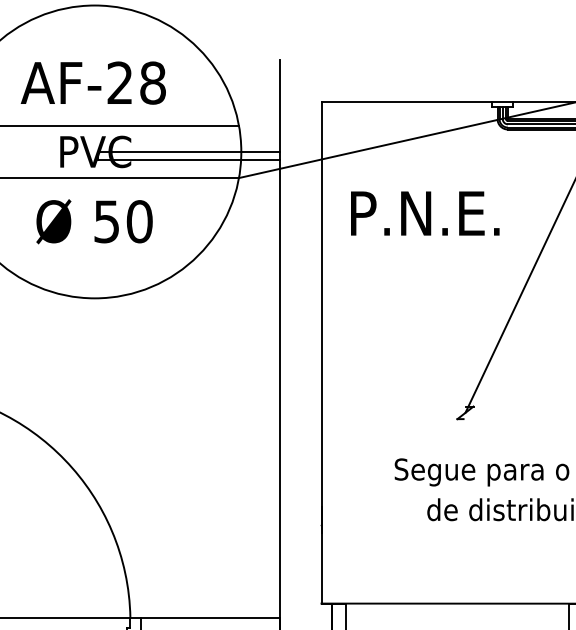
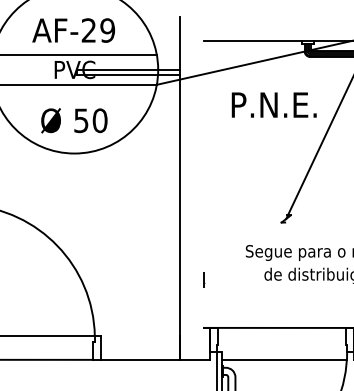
text: (152, 82) -> (107, 30), AF-28 -> AF-29
text: (423, 212) -> (273, 104), moved
text: (94, 221) -> (74, 120), moved
line: (322, 352) -> (204, 184), removed
line: (210, 616) -> (140, 335), removed

